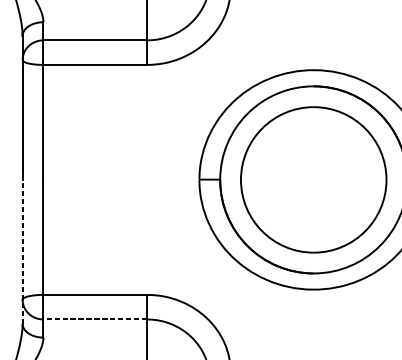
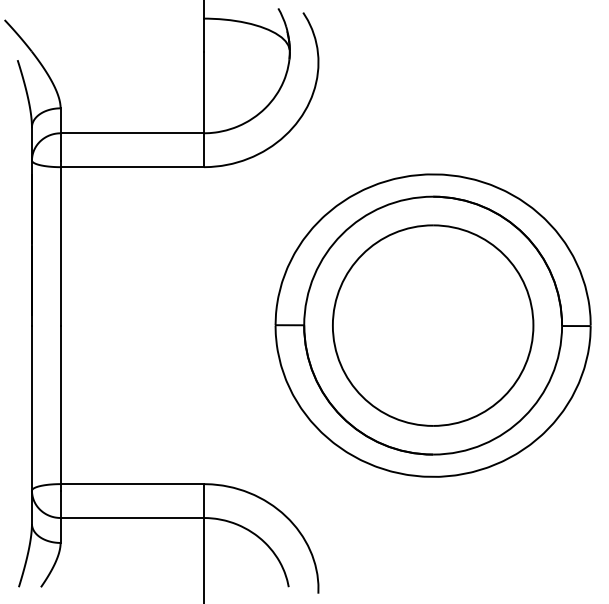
line: (22, 251) -> (31, 424), dashed -> solid
line: (95, 319) -> (132, 517), dashed -> solid

